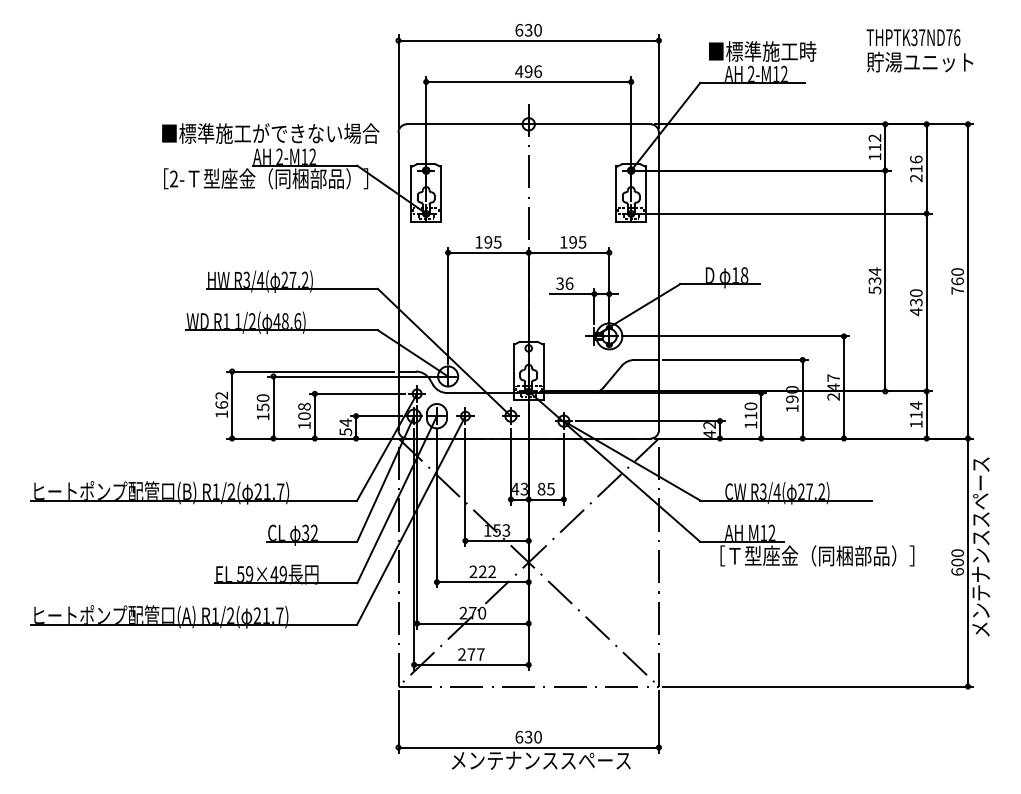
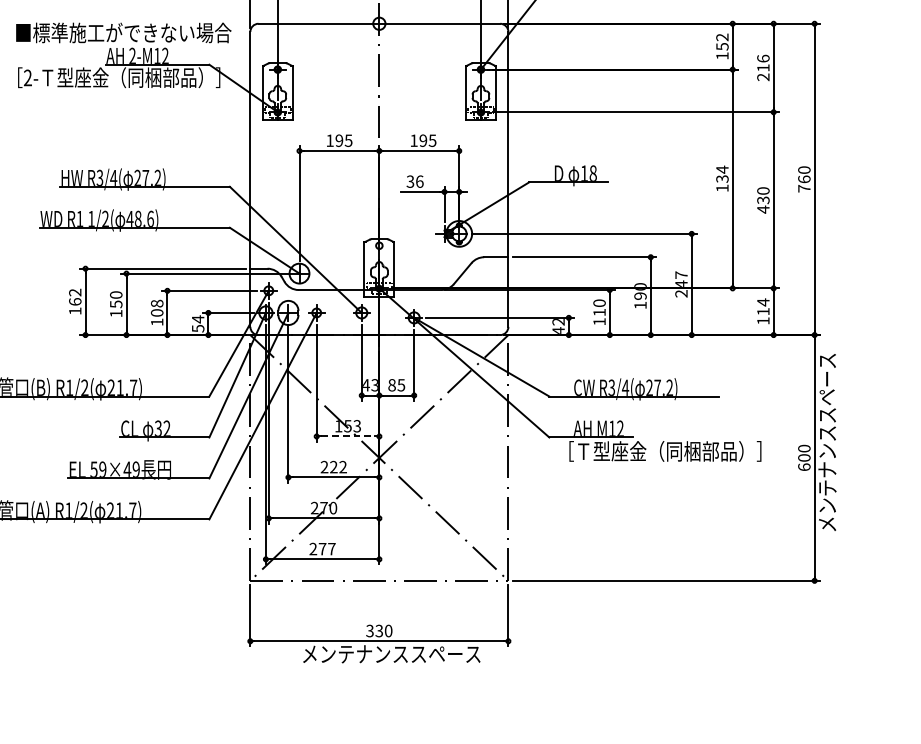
text: (874, 147) -> (721, 46), 112 -> 152
text: (874, 290) -> (721, 188), 534 -> 134
line: (497, 540) -> (348, 436), solid -> dashed
text: (519, 736) -> (370, 630), 630 -> 330

